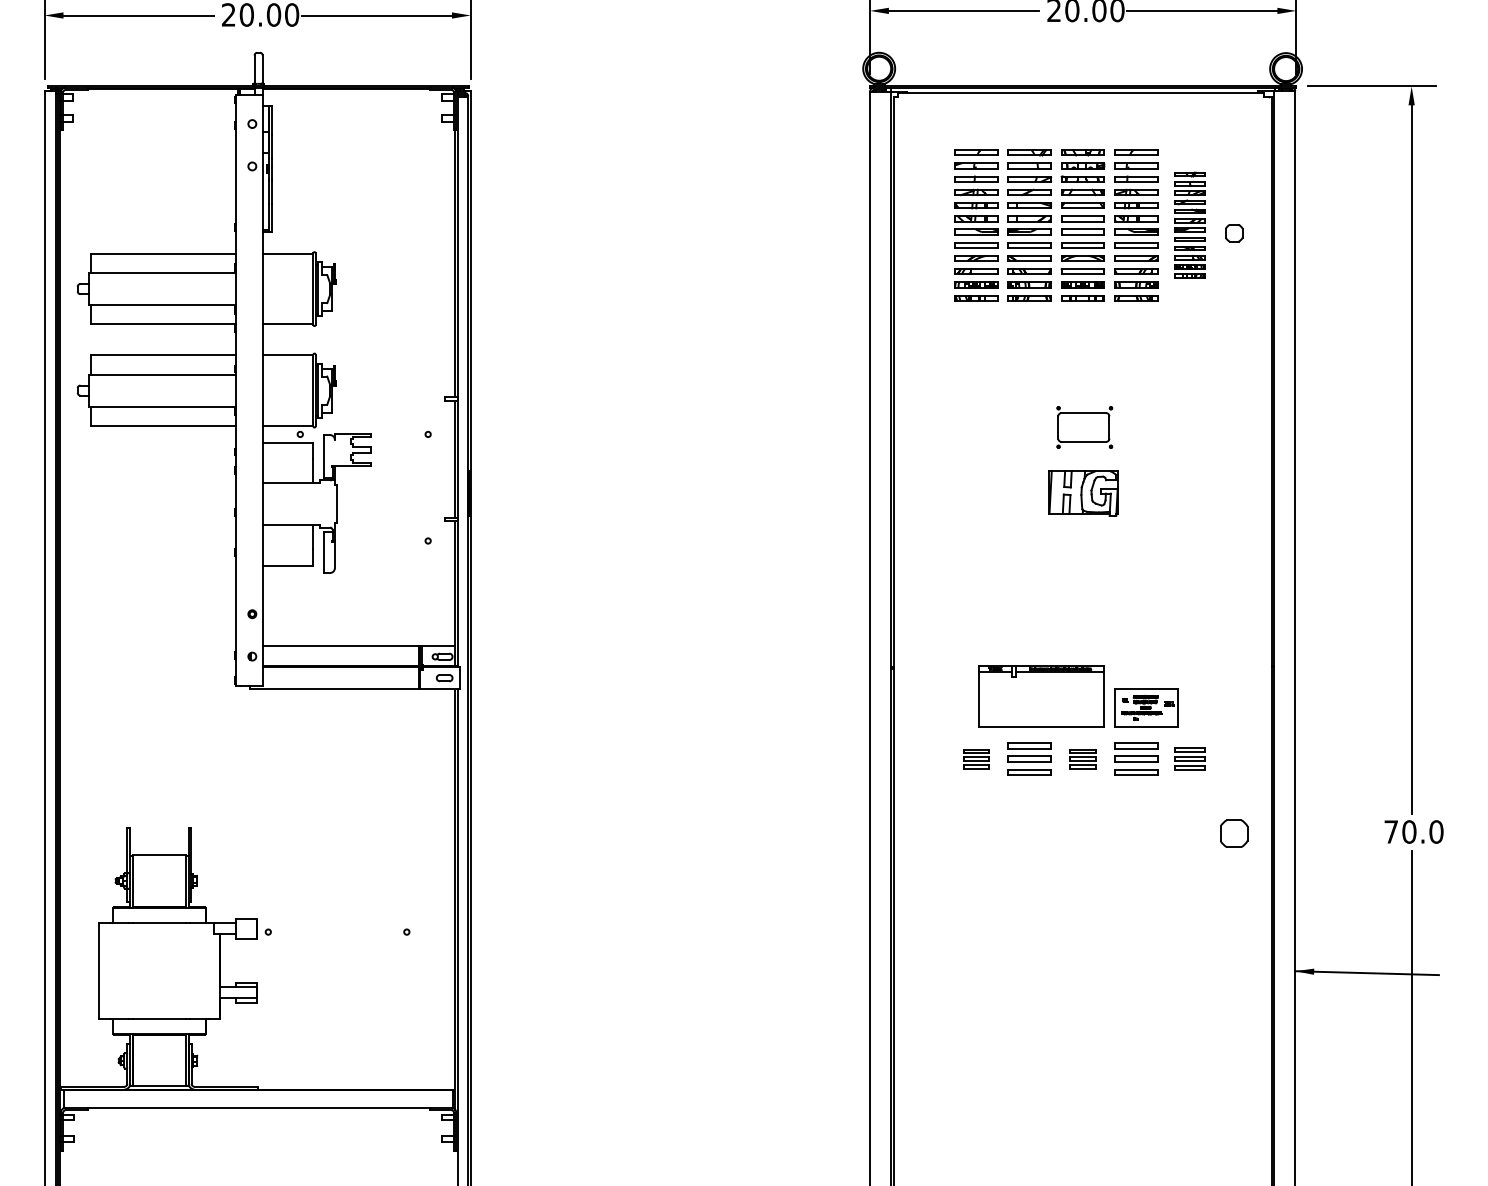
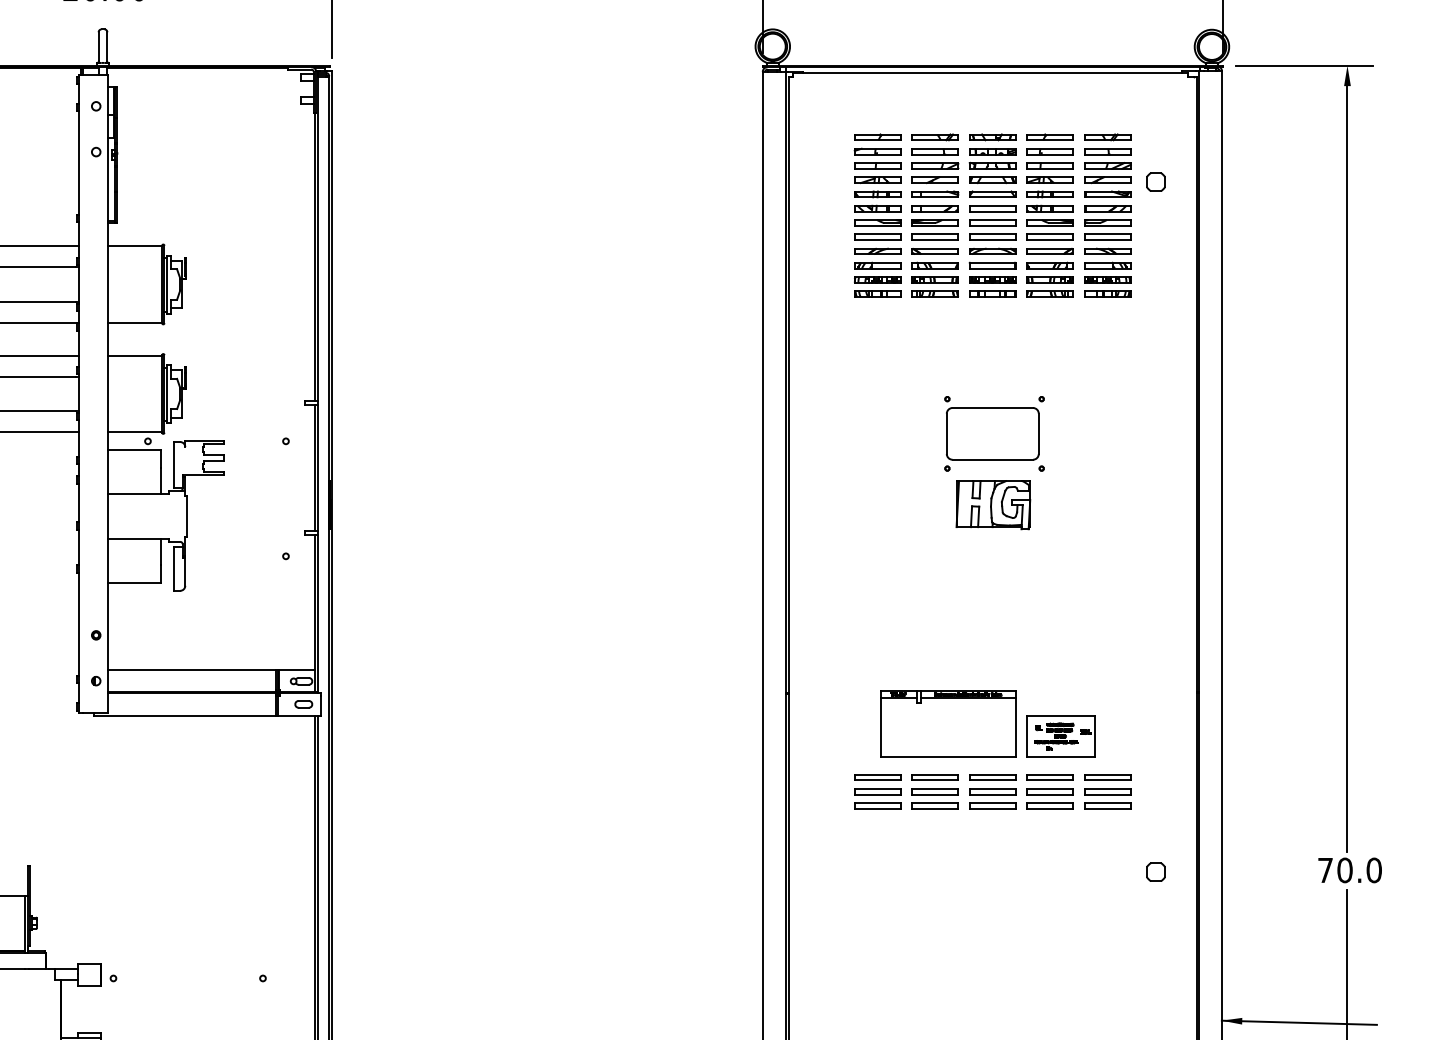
part: (1189, 225) -> (1107, 215), size x1.43
part: (1234, 233) -> (1156, 182), moved
part: (1084, 427) -> (994, 433), size x1.67
part: (976, 758) -> (877, 791), size x1.67
part: (1082, 758) -> (992, 791), size x1.67
part: (1189, 758) -> (1107, 791), size x1.43
part: (1234, 833) -> (1156, 872), size x0.62

